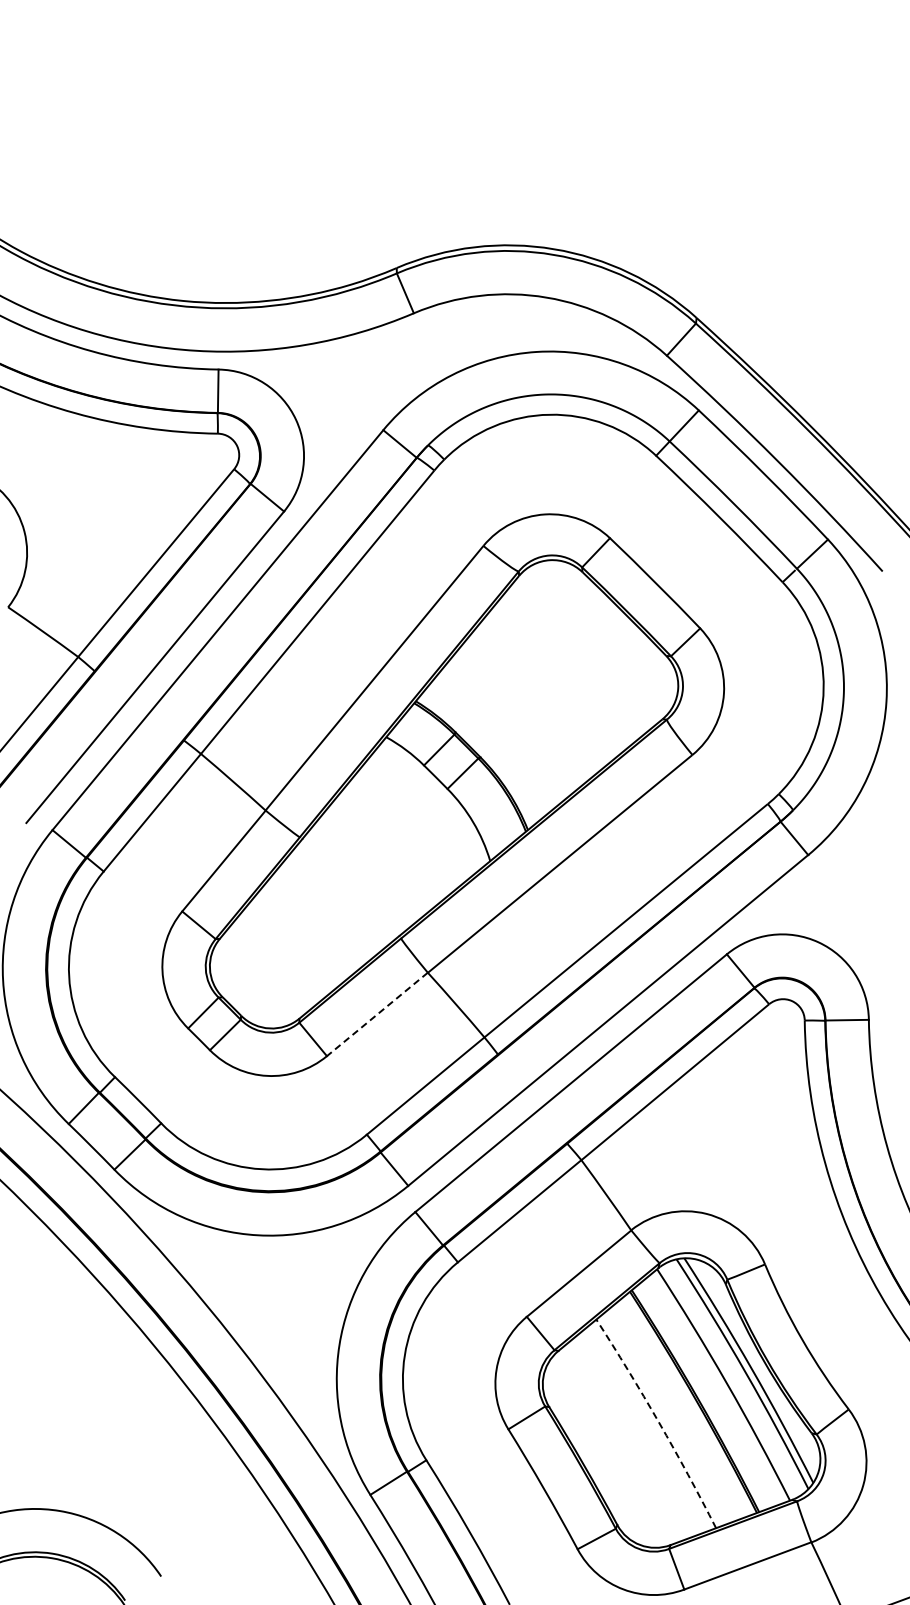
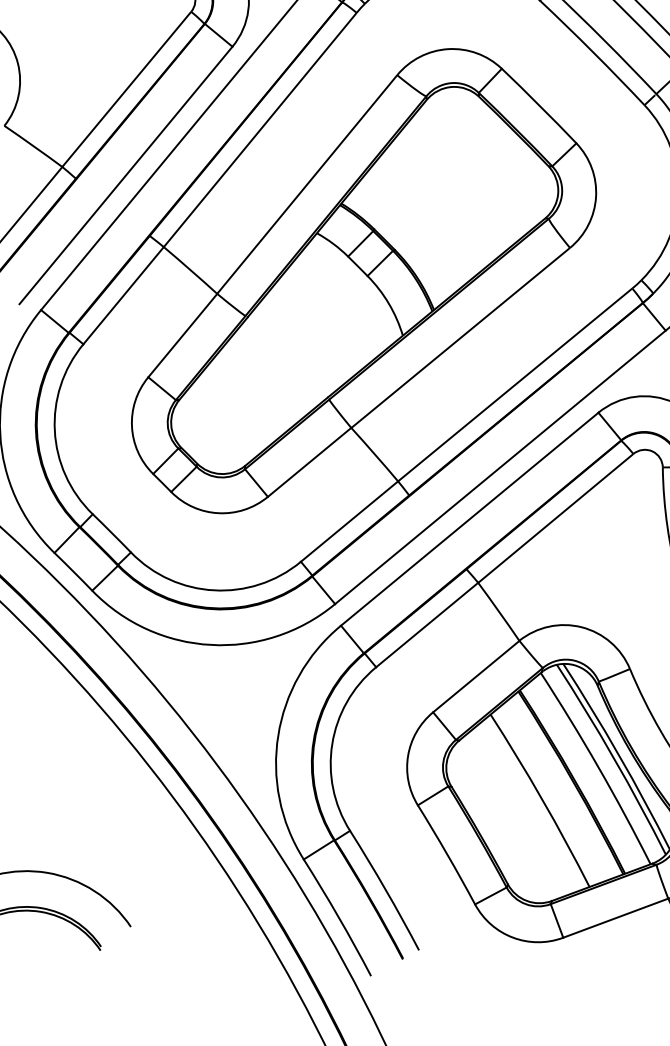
line: (377, 1014) -> (309, 462), dashed -> solid
arc: (658, 1422) -> (541, 799), dashed -> solid

